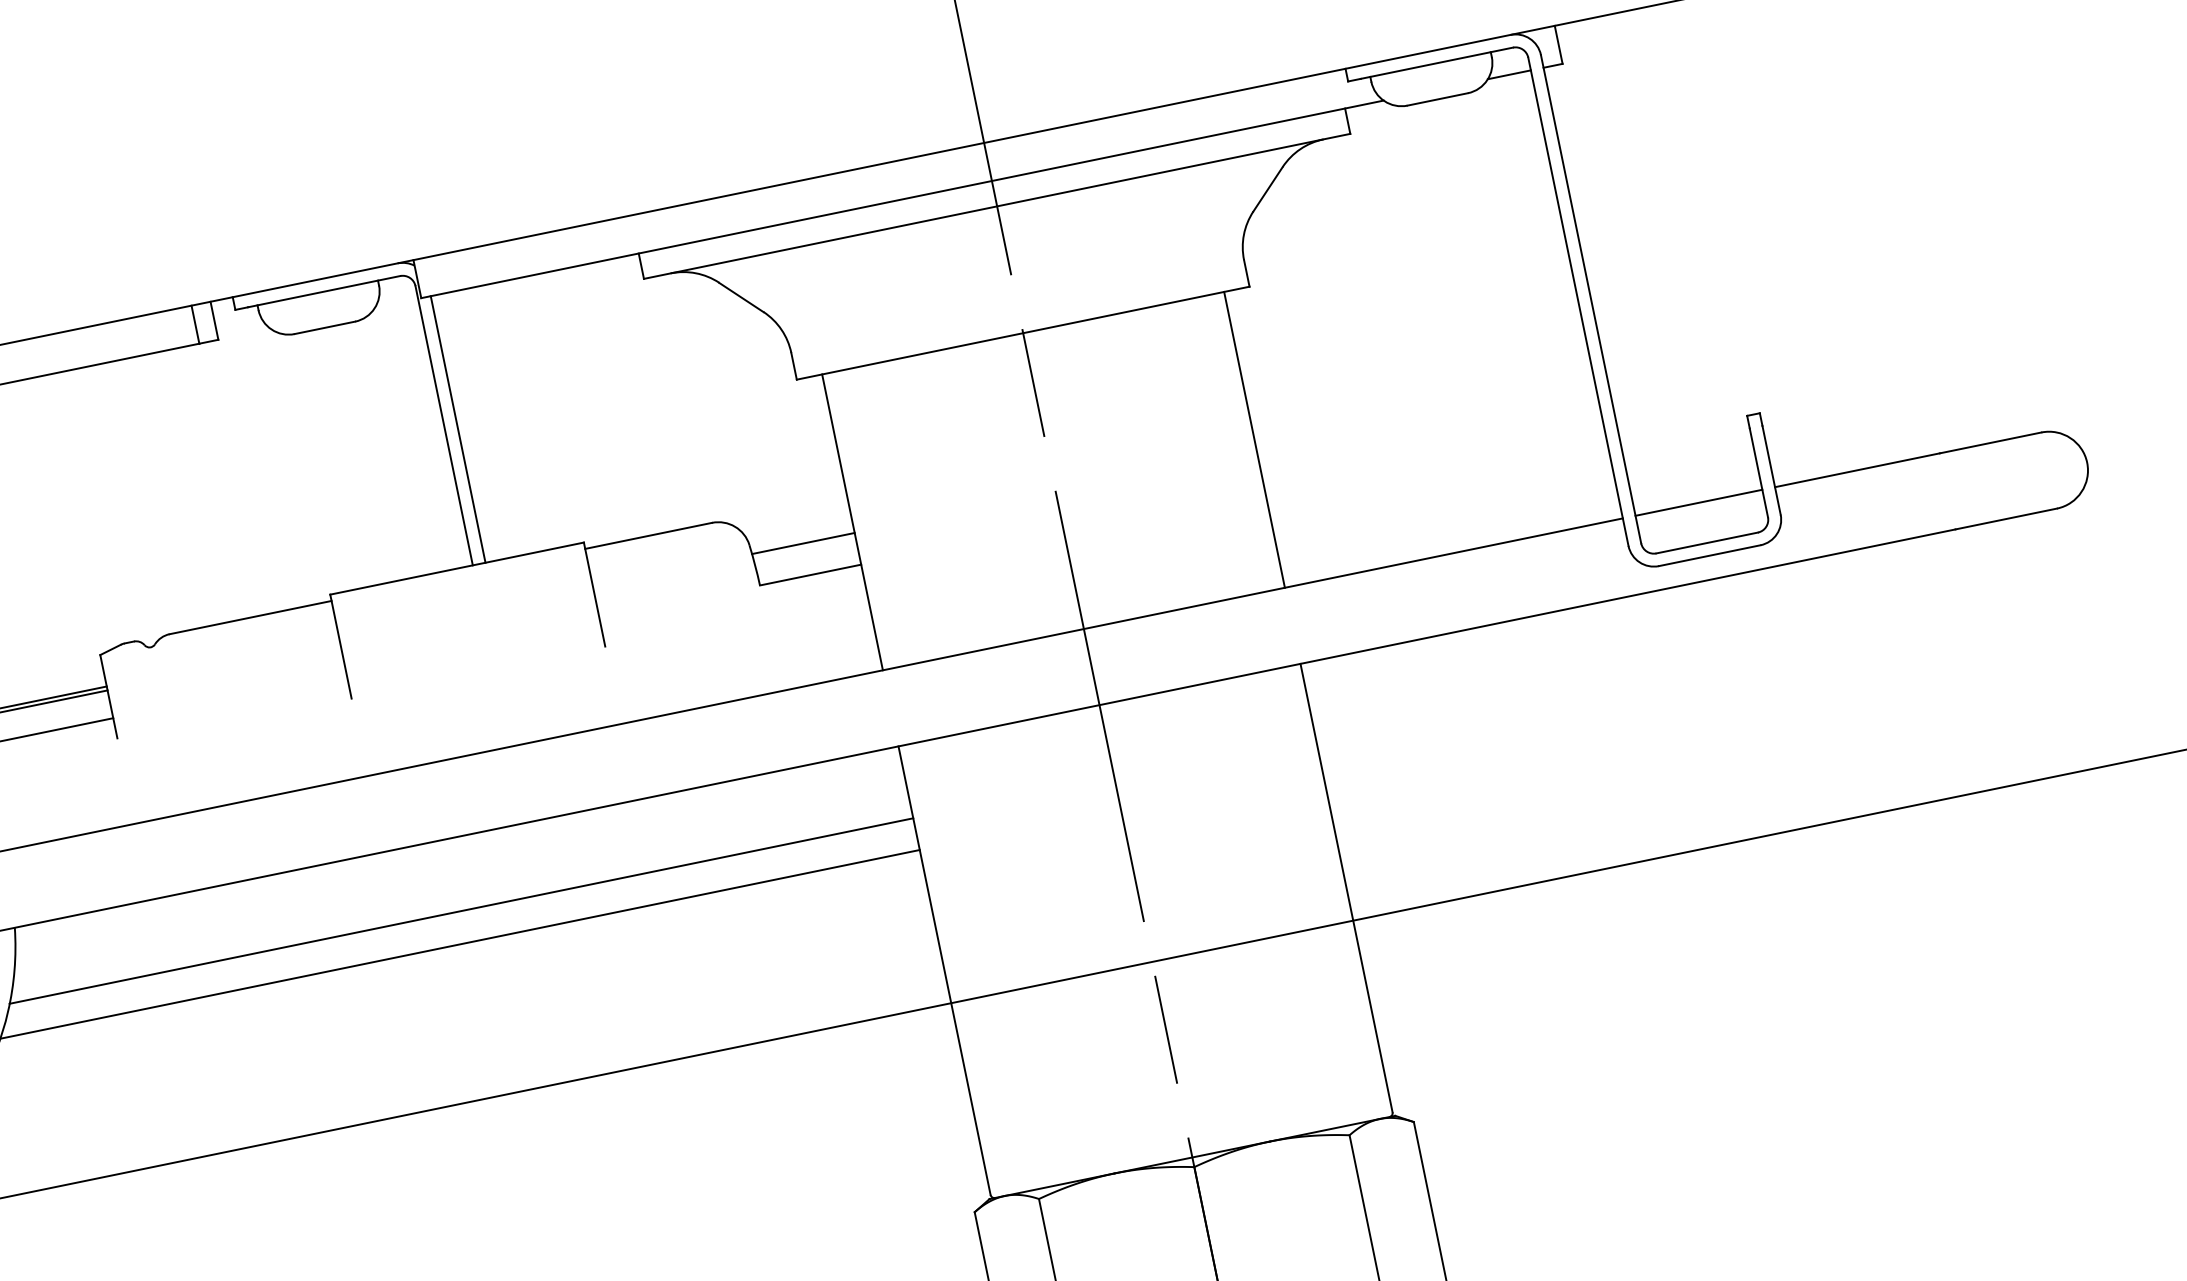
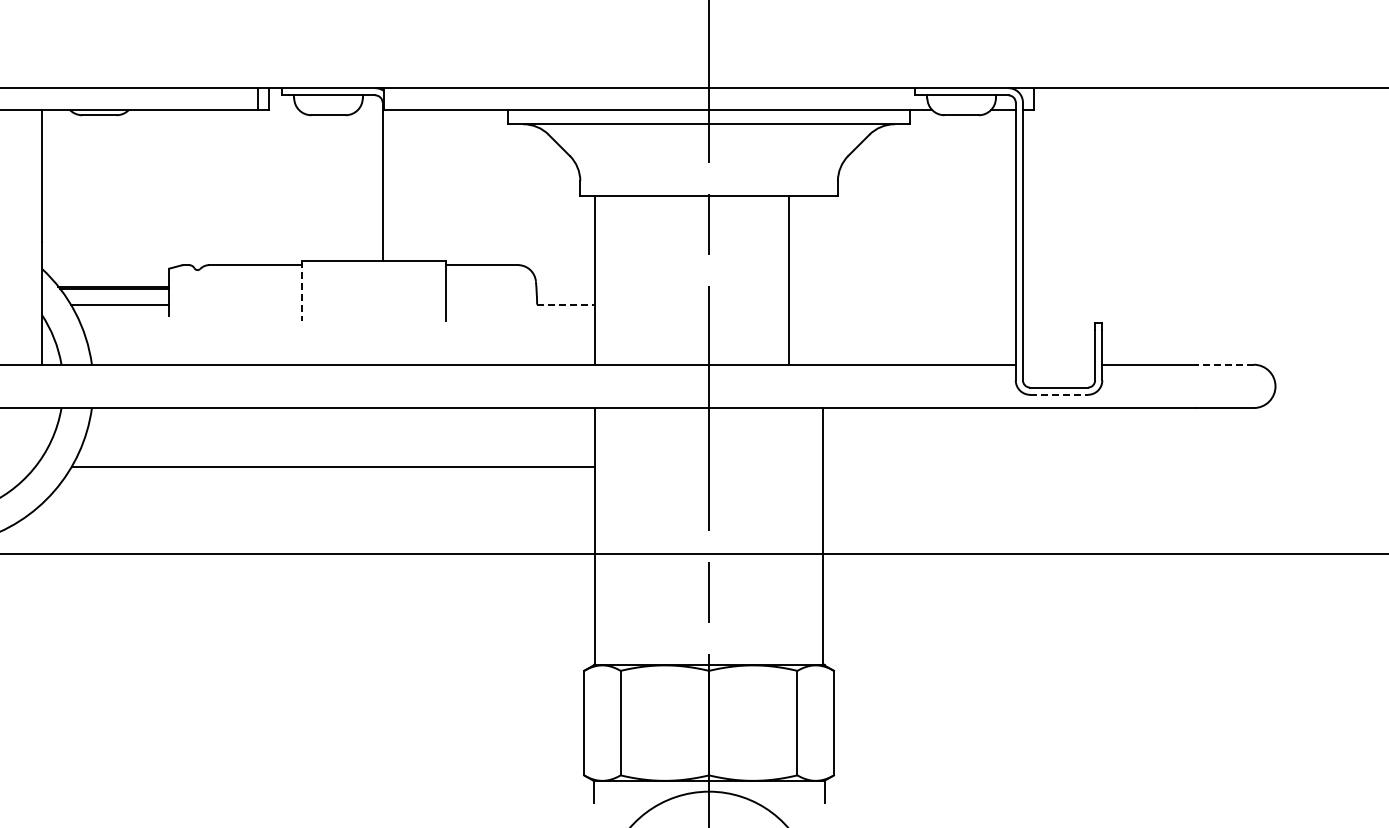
line: (457, 429) -> (389, 185), removed
line: (1254, 439) -> (789, 280), moved
line: (1991, 442) -> (1225, 364), solid -> dashed
line: (1697, 502) -> (1058, 364), removed
line: (803, 543) -> (565, 286), removed
line: (1710, 554) -> (1059, 394), solid -> dashed
line: (809, 574) -> (565, 304), solid -> dashed
line: (341, 647) -> (301, 291), solid -> dashed
line: (460, 910) -> (337, 448), removed

